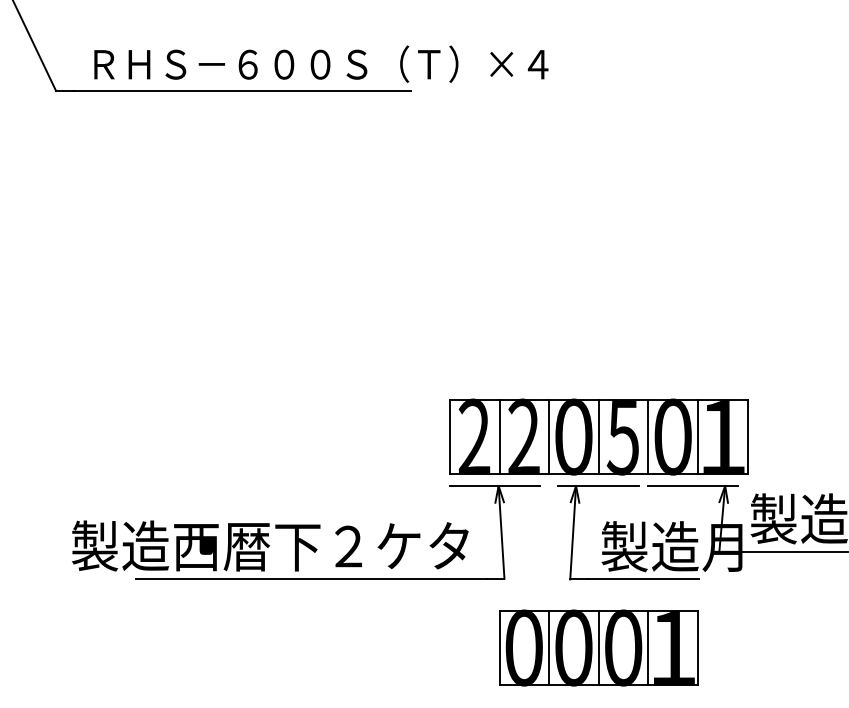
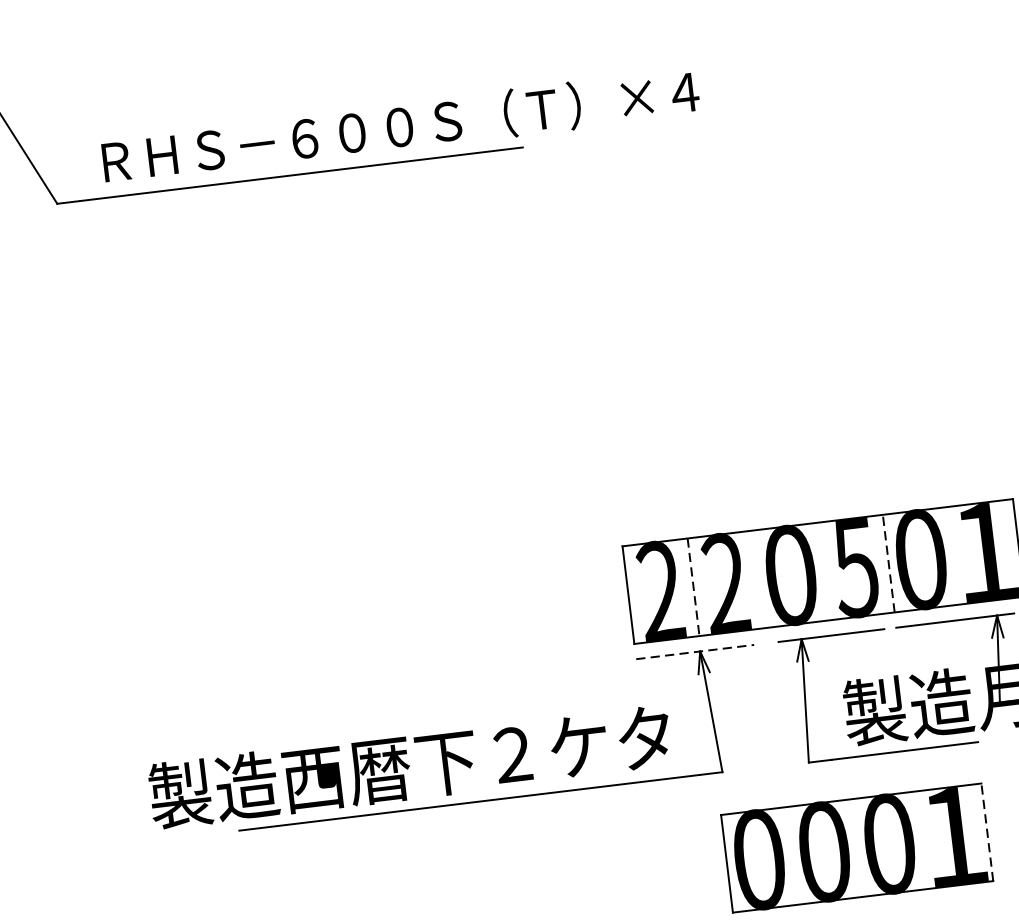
line: (549, 436) -> (758, 578), removed
line: (598, 436) -> (823, 570), removed
line: (648, 436) -> (888, 562), solid -> dashed
line: (698, 436) -> (954, 554), removed
line: (499, 437) -> (693, 587), solid -> dashed
line: (495, 485) -> (695, 651), solid -> dashed
line: (549, 647) -> (792, 855), removed
line: (598, 647) -> (856, 847), removed
line: (648, 647) -> (922, 839), removed
line: (698, 647) -> (987, 831), solid -> dashed

